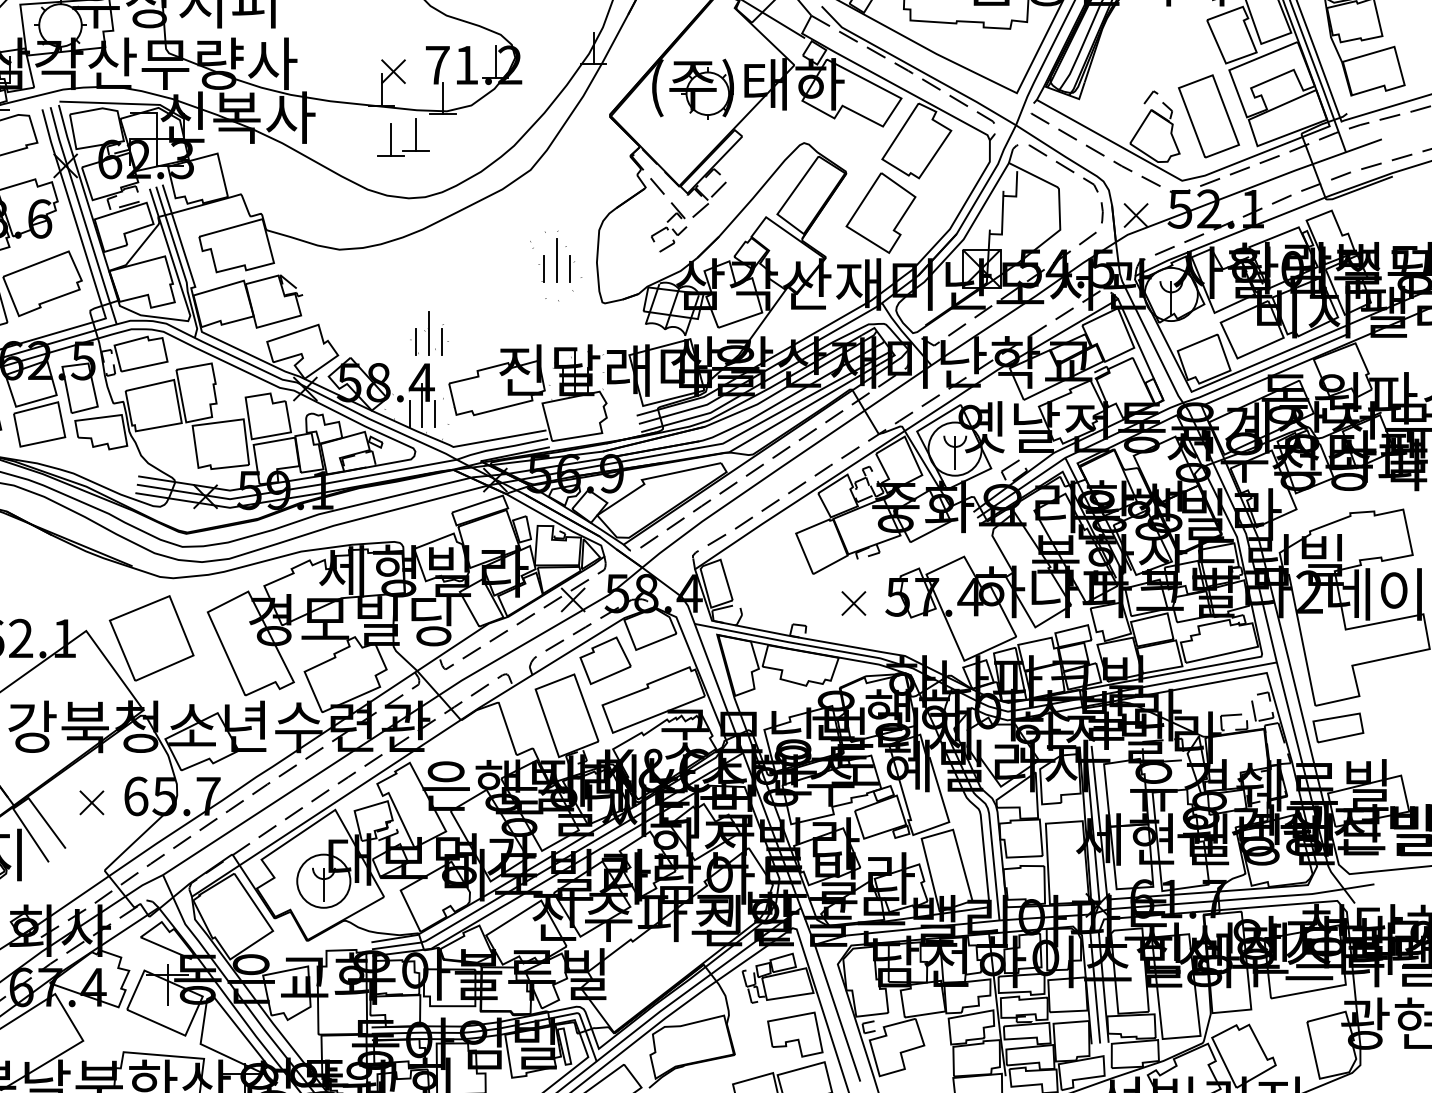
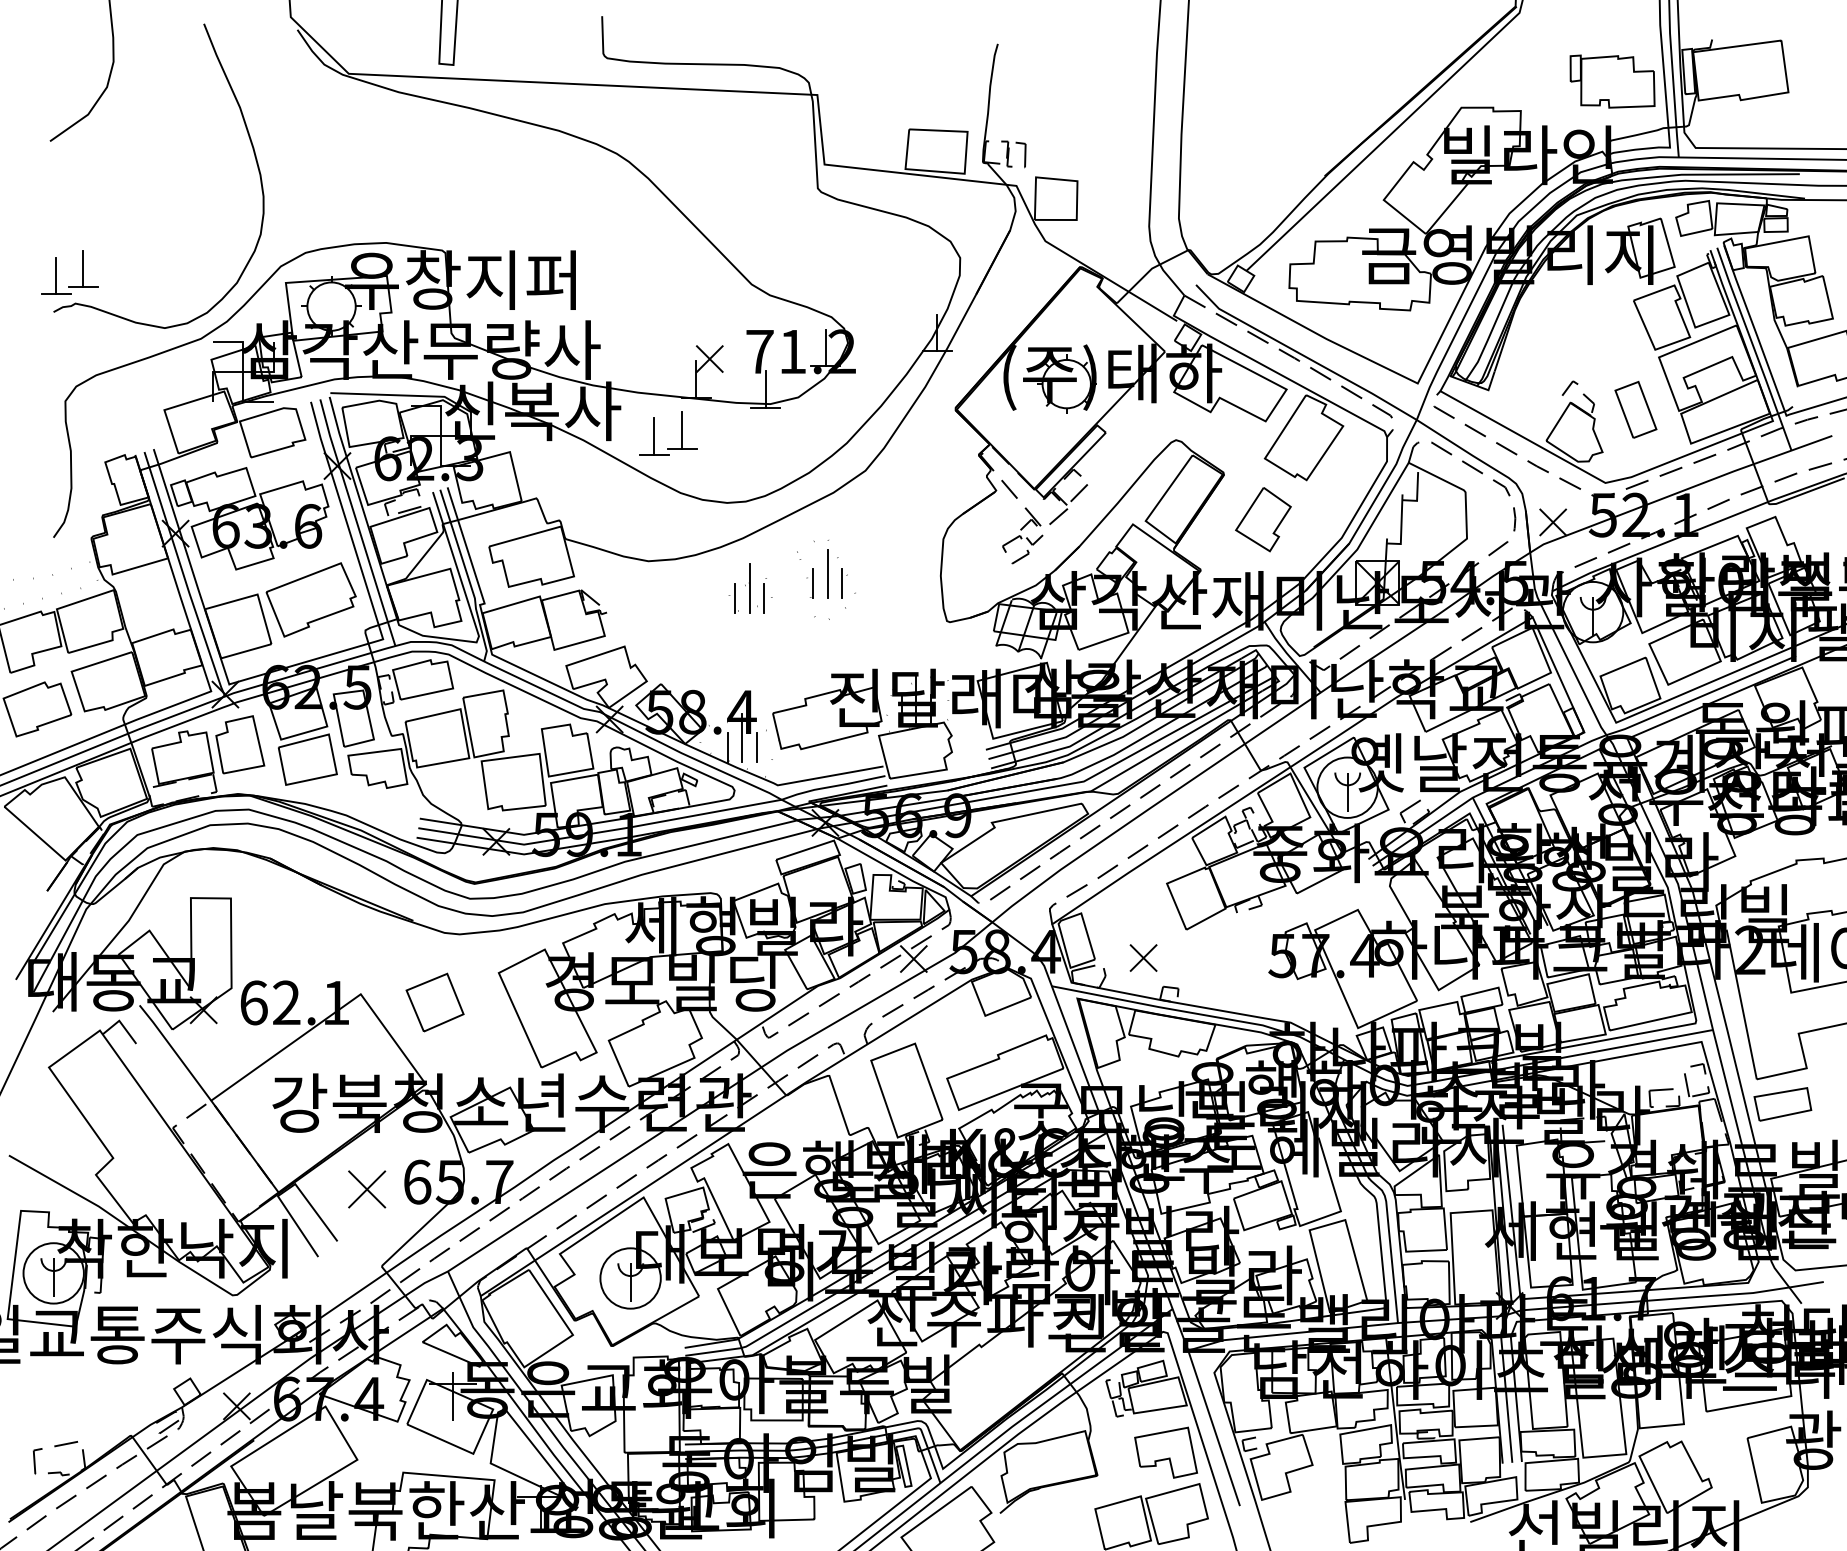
part: (1208, 116) -> (1635, 409), size x0.6
part: (415, 137) -> (681, 433), moved
part: (881, 212) -> (1263, 519), size x0.7
part: (556, 265) -> (826, 579), moved
part: (429, 333) -> (750, 588), moved
part: (853, 603) -> (1143, 957), moved
part: (151, 638) -> (434, 1002), size x0.6
part: (605, 660) -> (950, 1027), removed
part: (92, 802) -> (367, 1189), size x1.4

